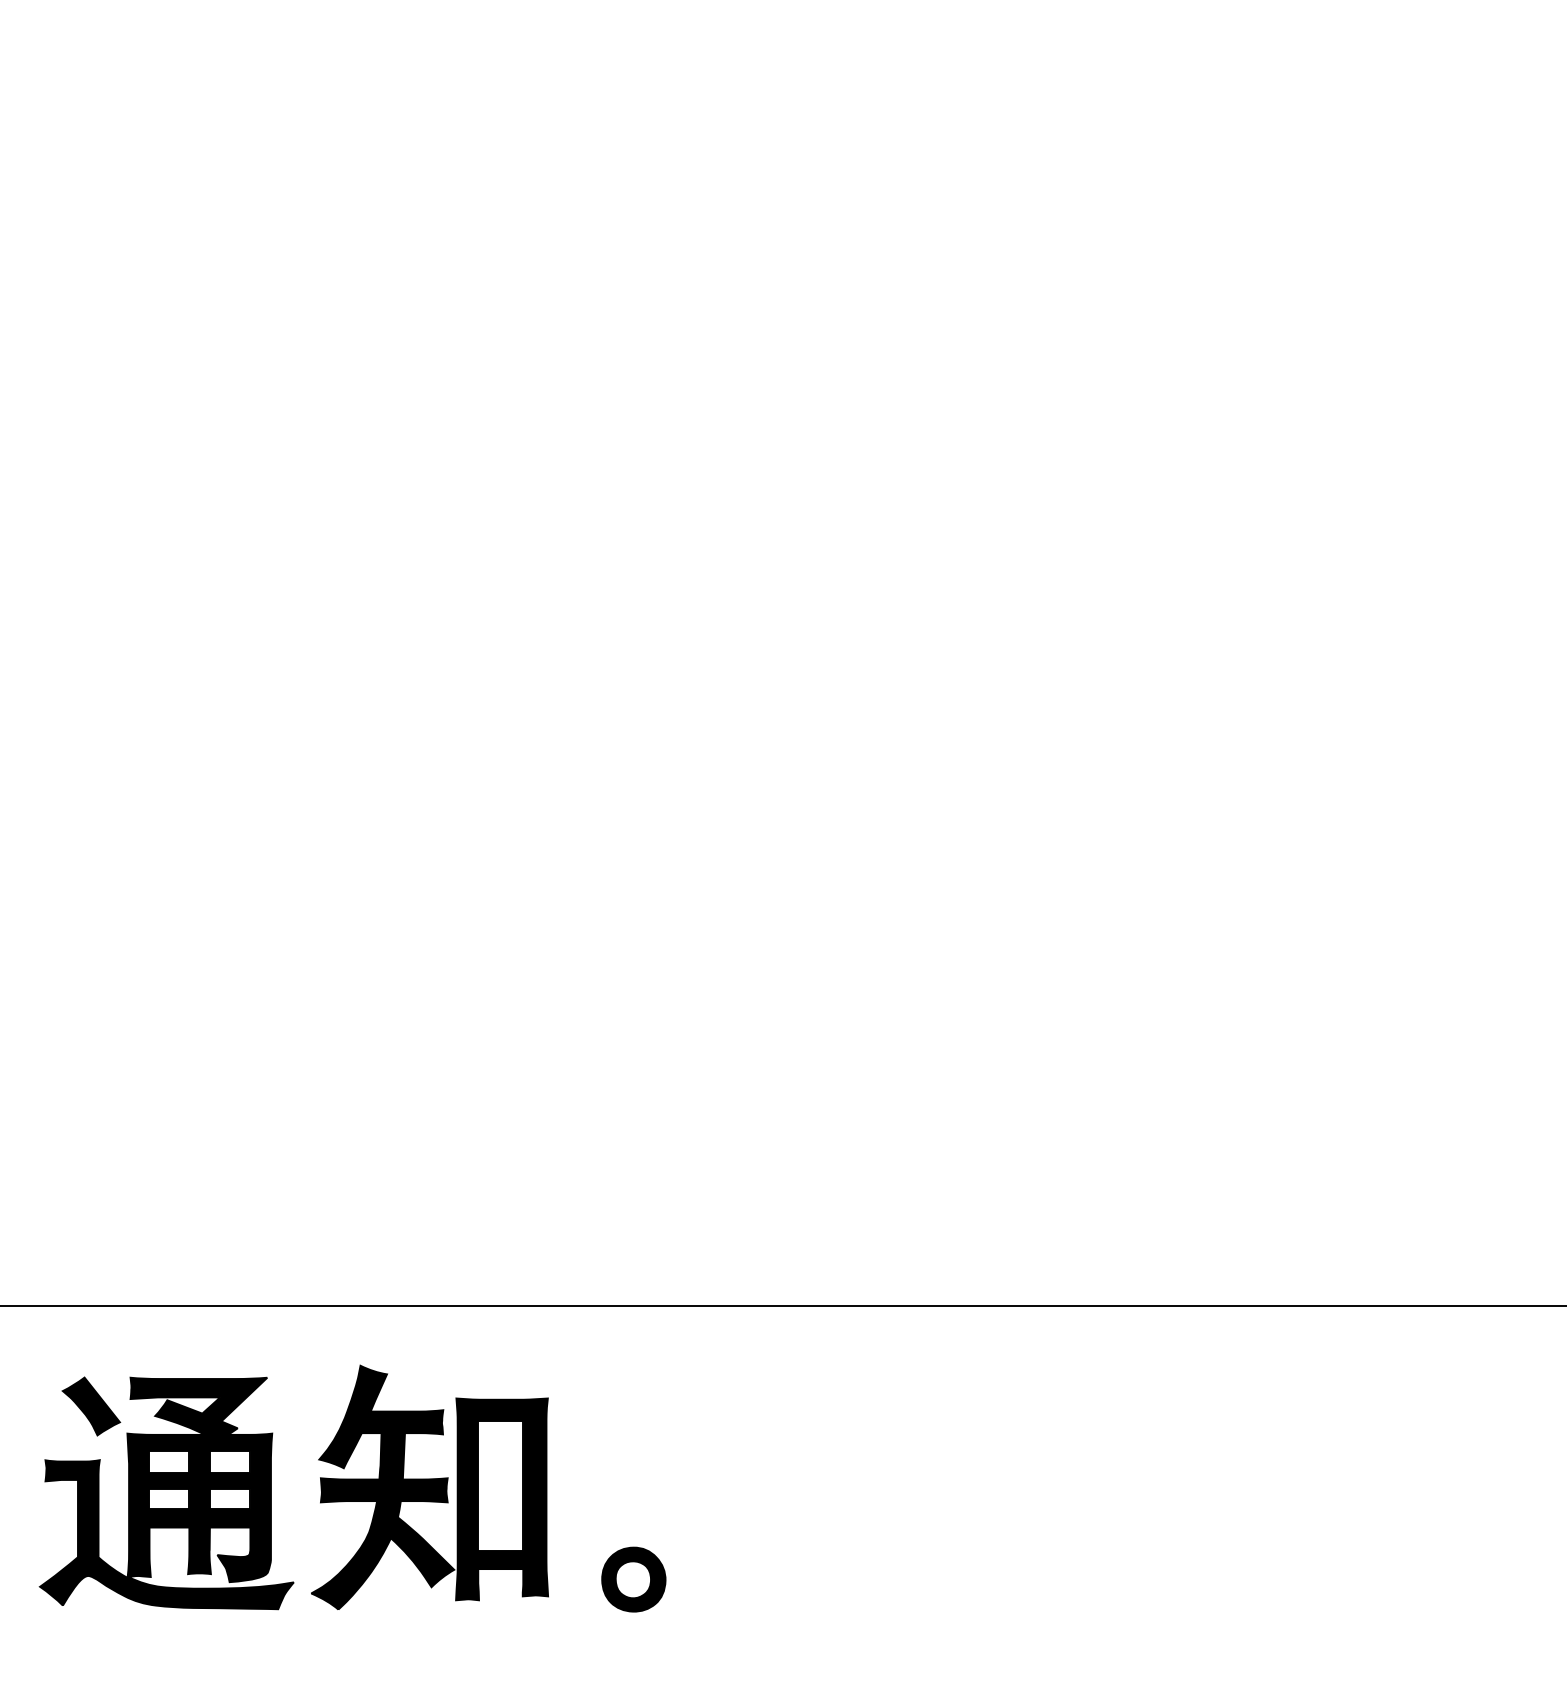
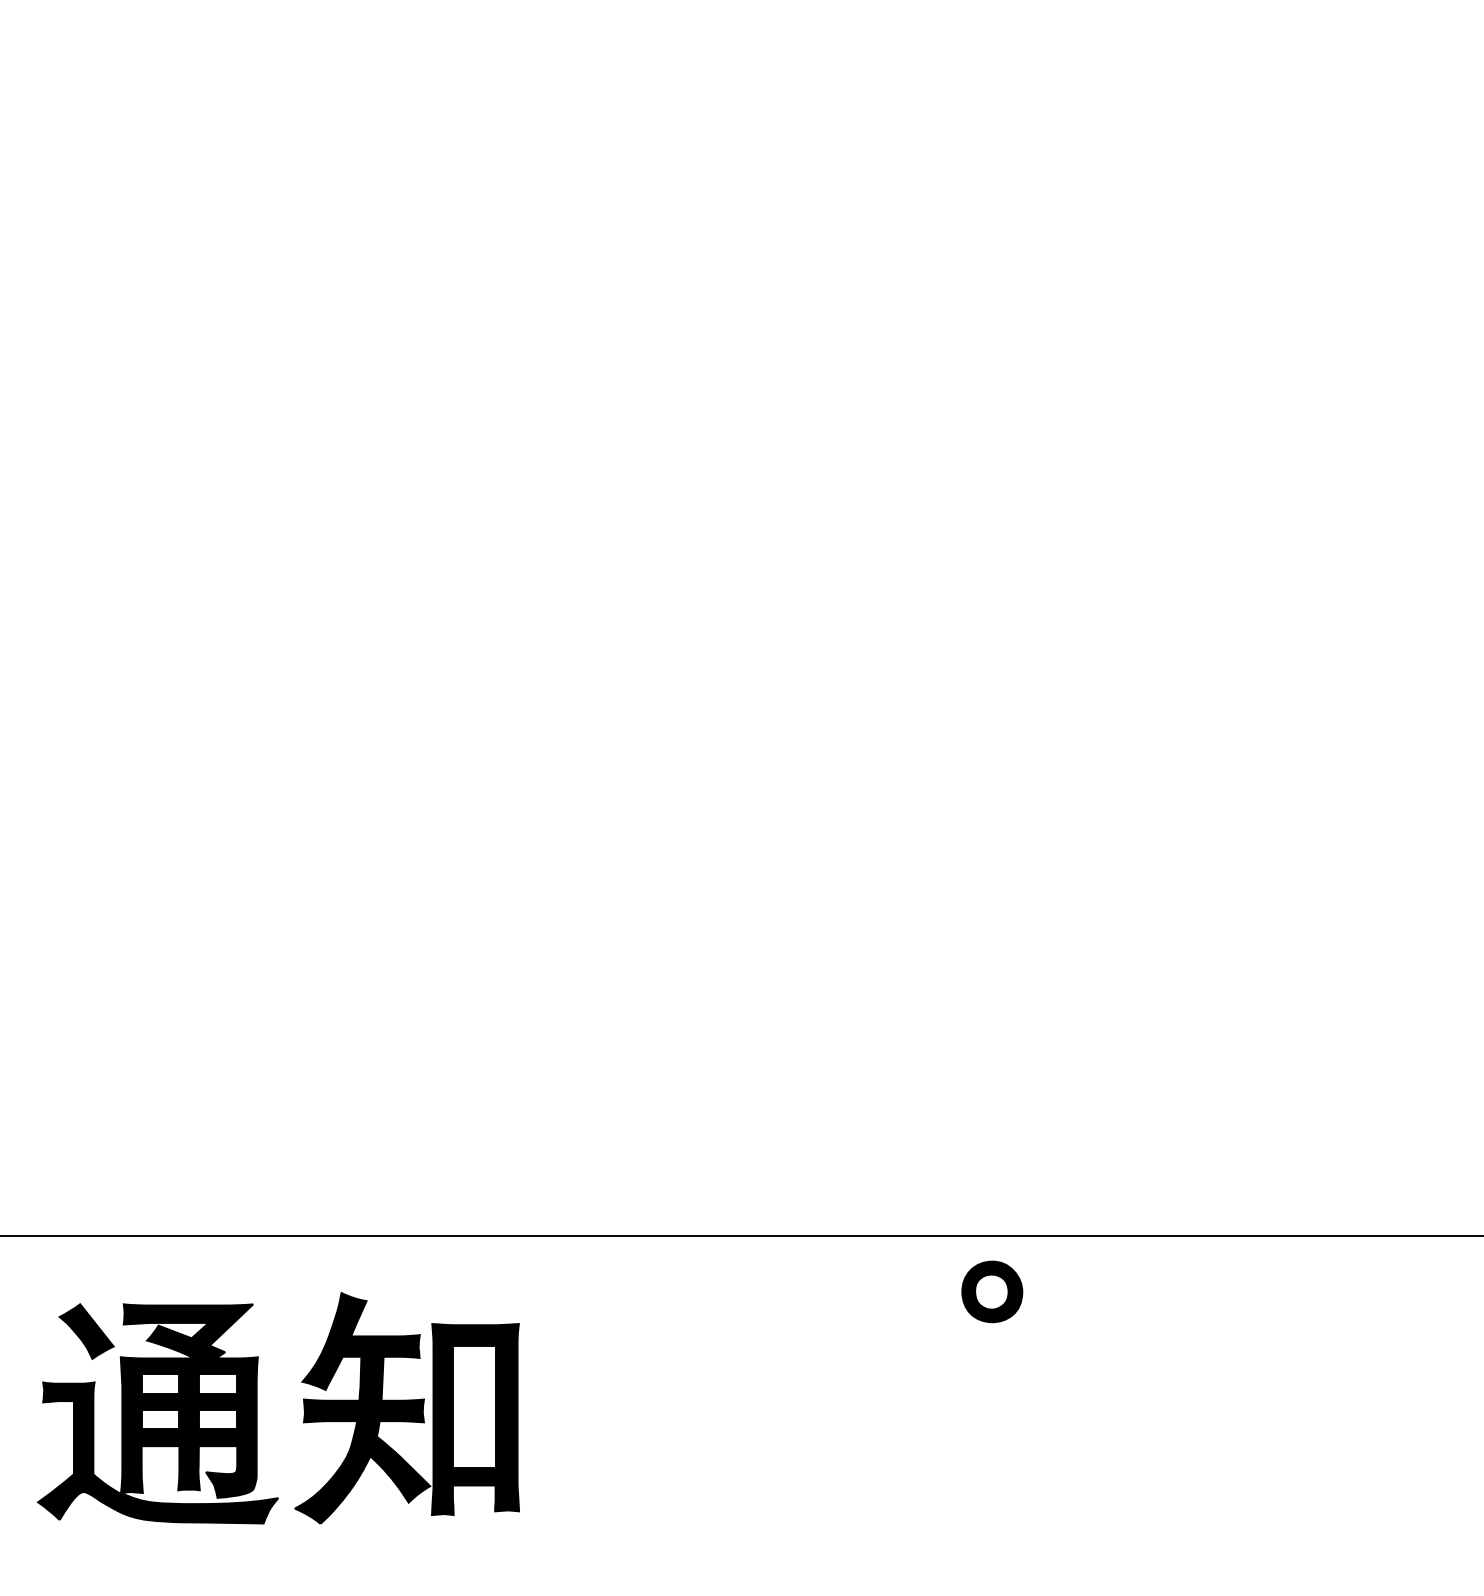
part: (633, 1579) -> (991, 1291), moved

